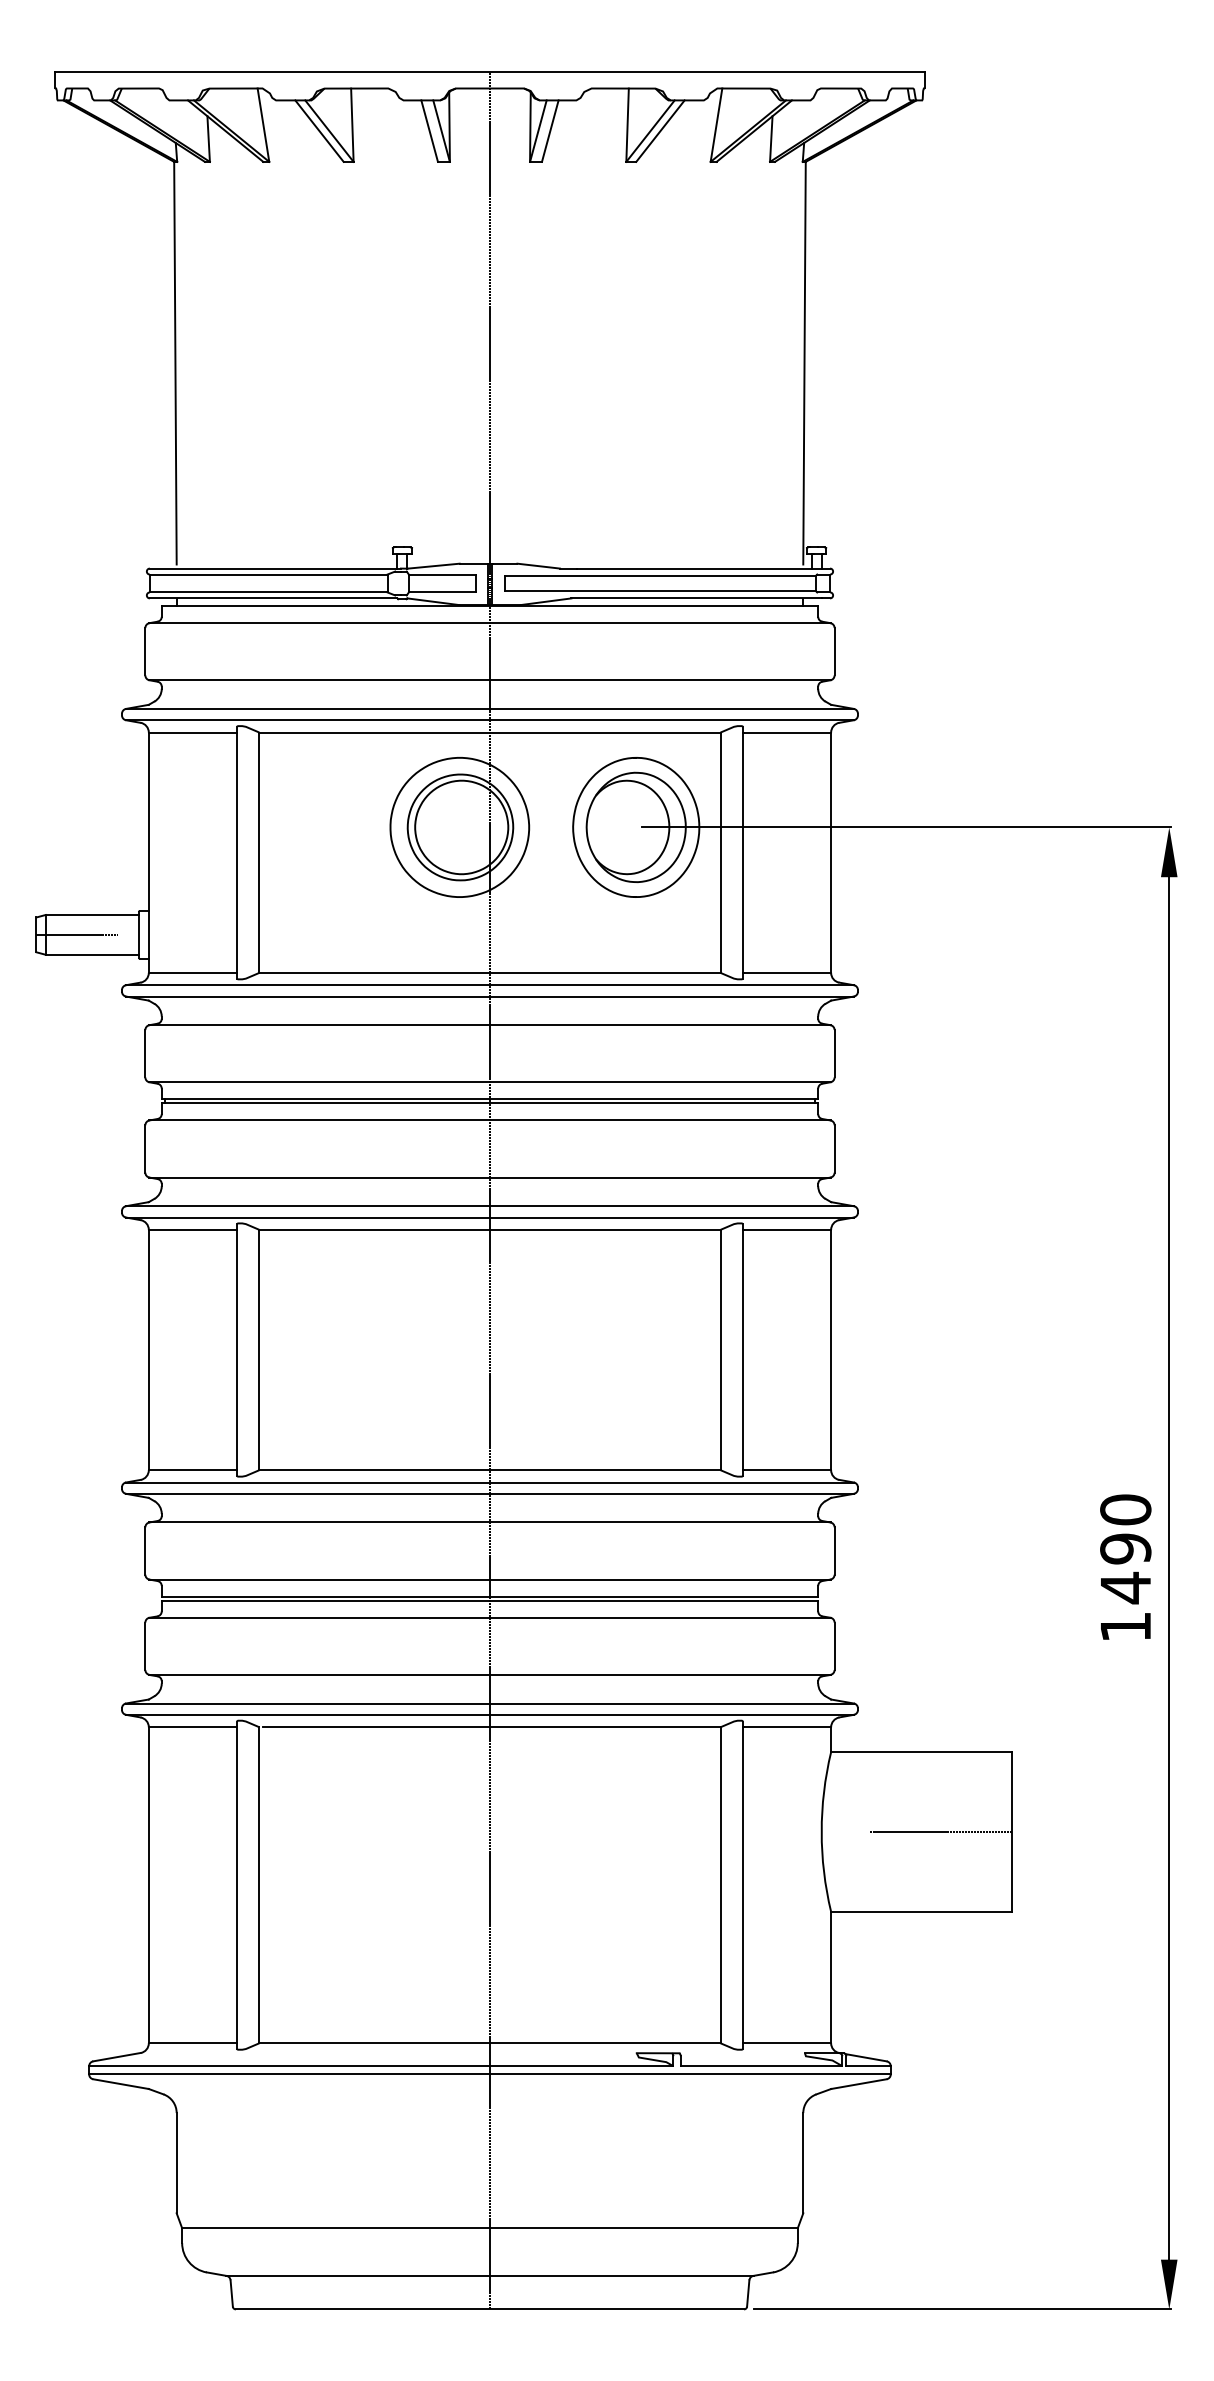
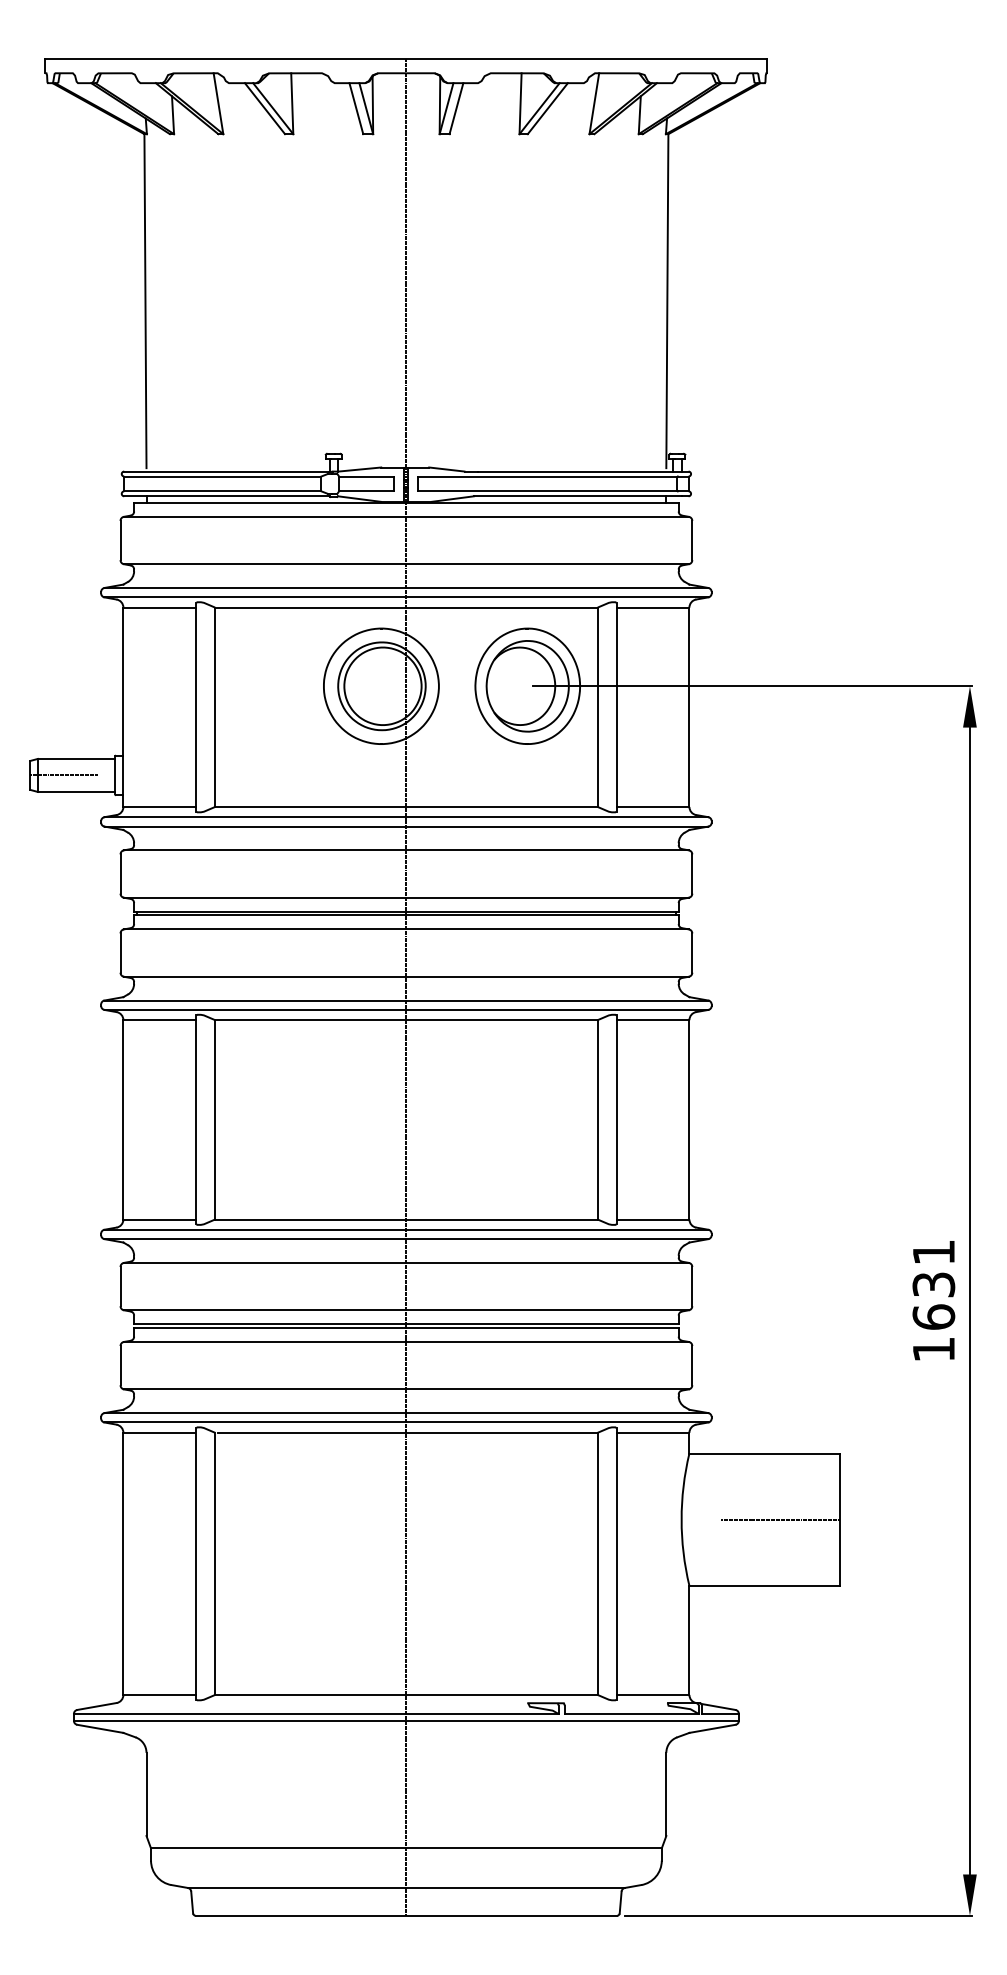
text: (1125, 1548) -> (933, 1284), 1490 -> 1631

